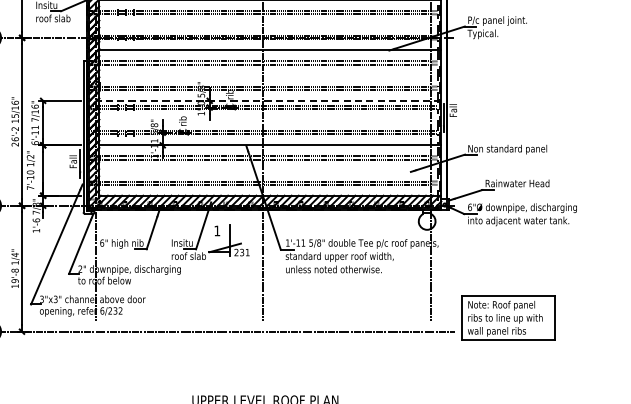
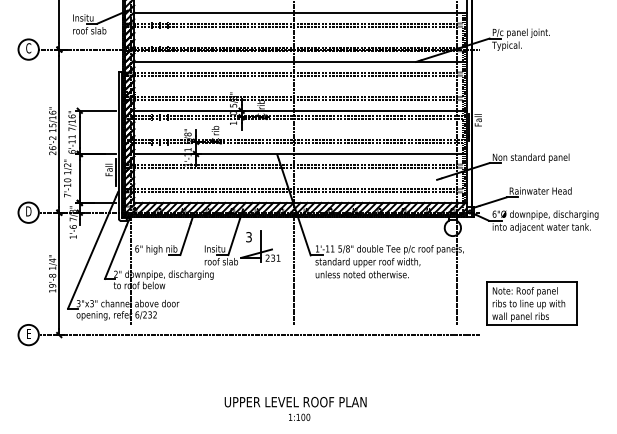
line: (269, 100) -> (299, 110), dashed -> solid
text: (216, 231) -> (248, 237), 1 -> 3
part: (508, 317) -> (531, 303), moved

